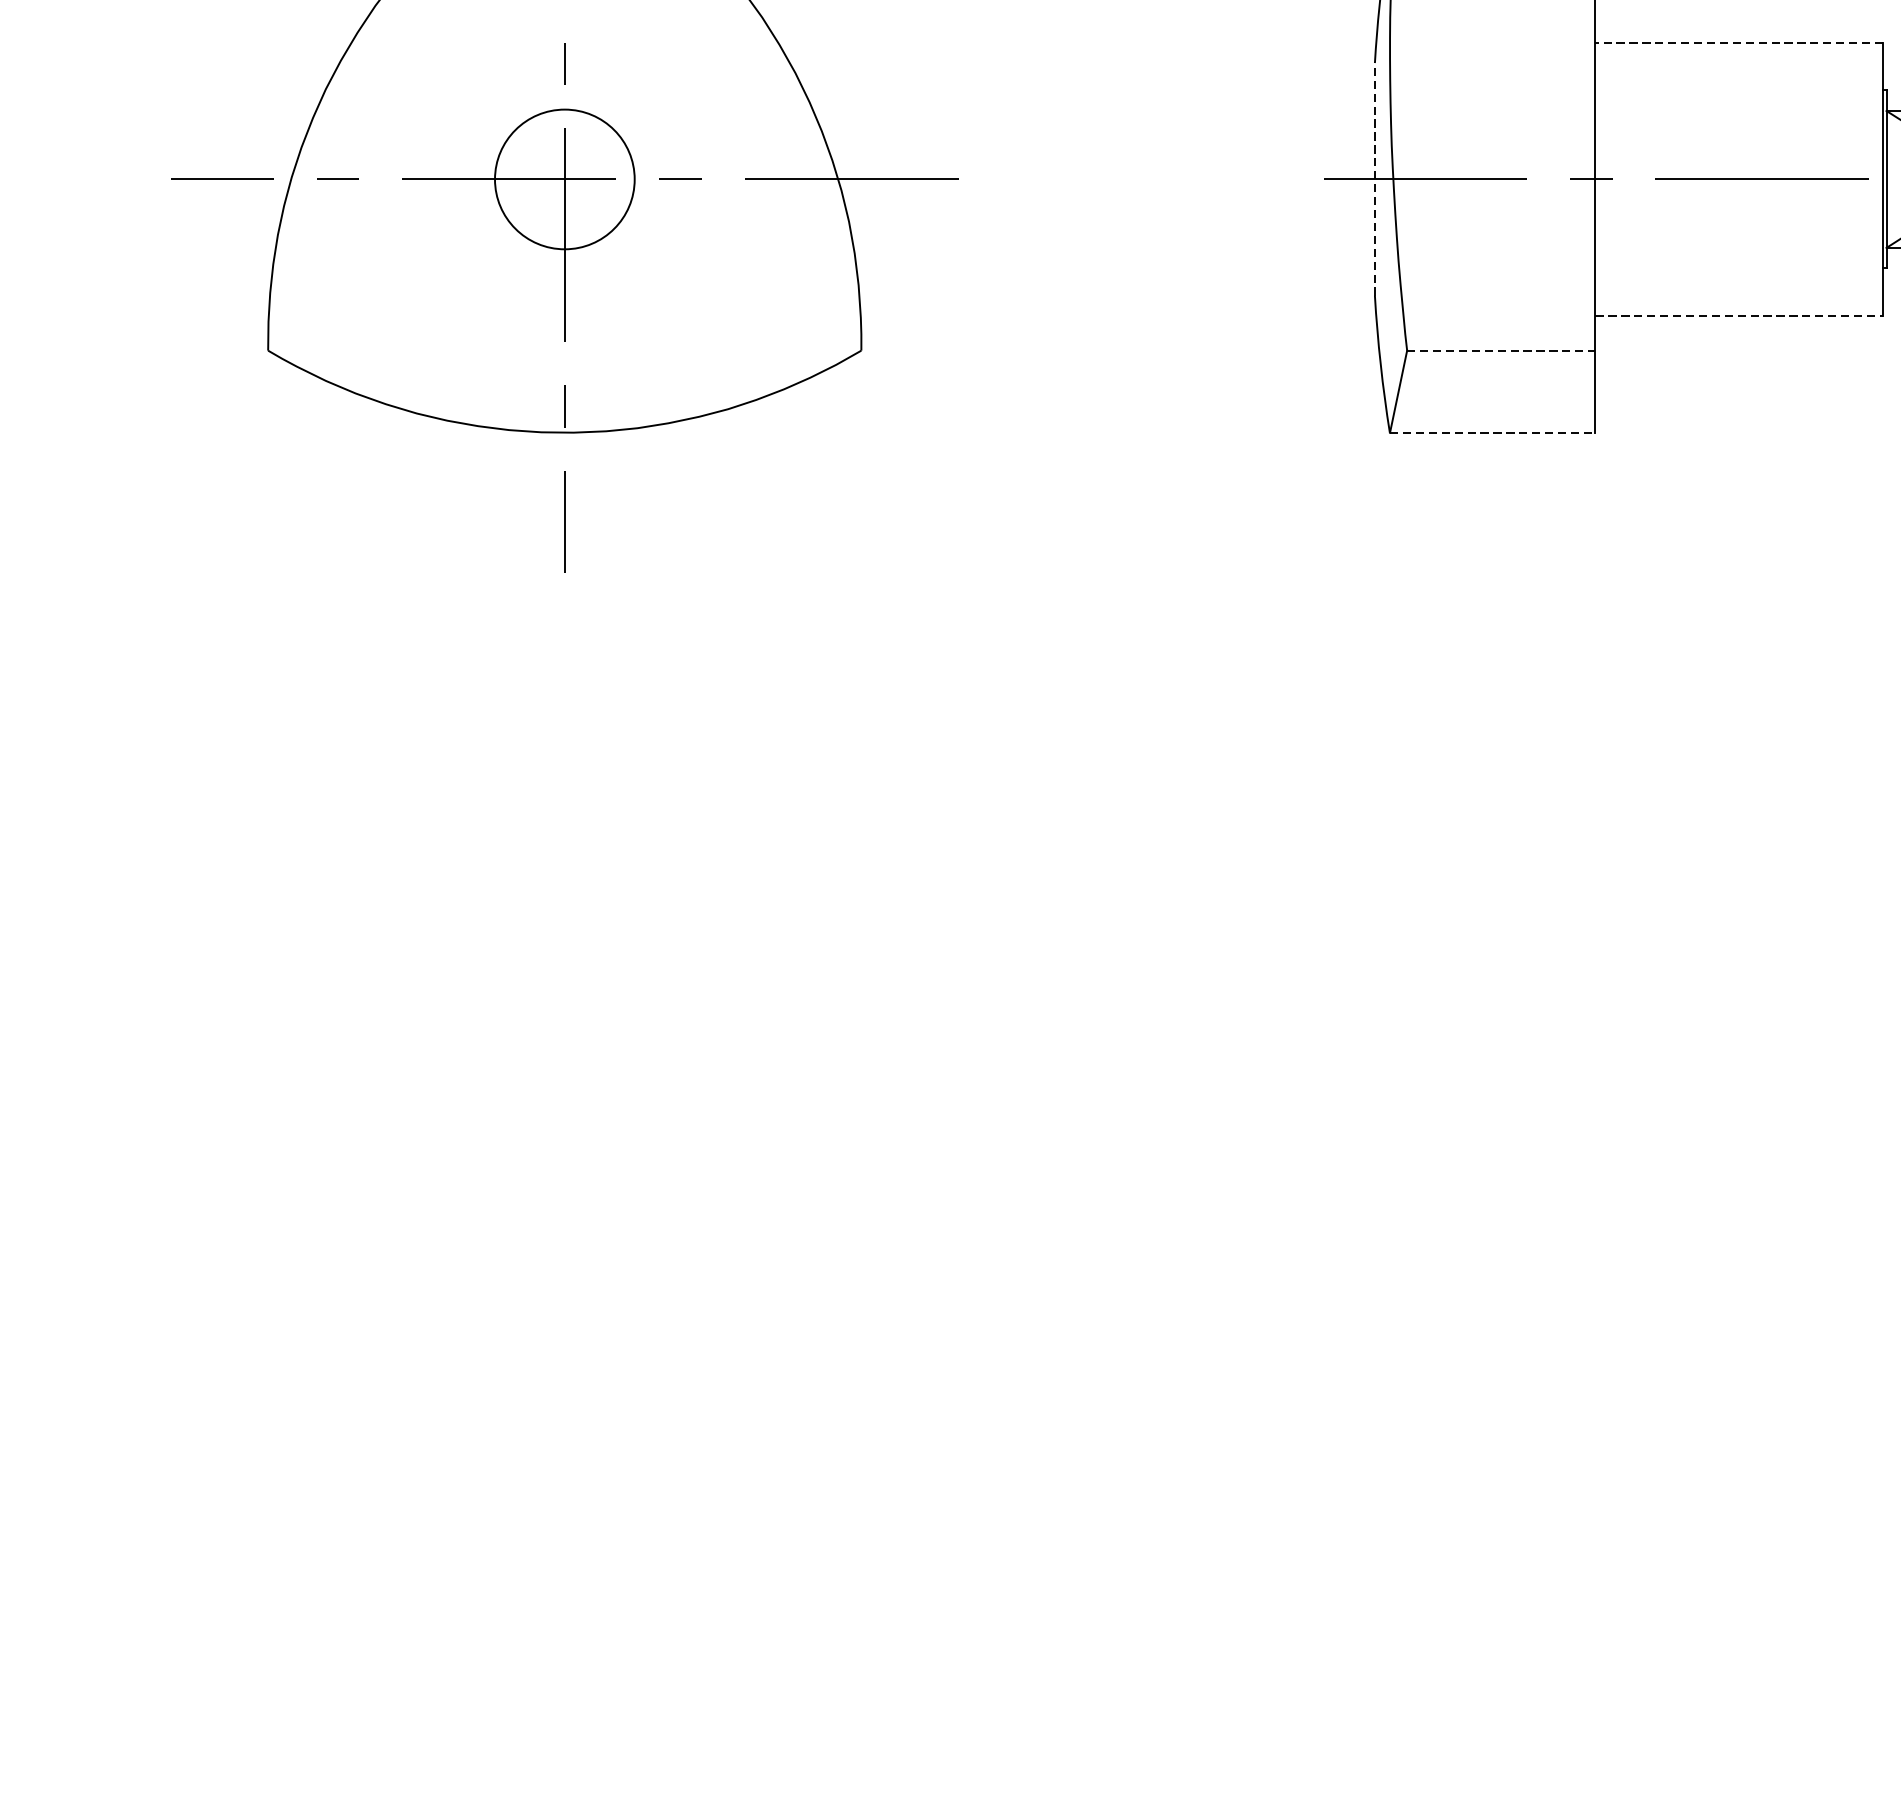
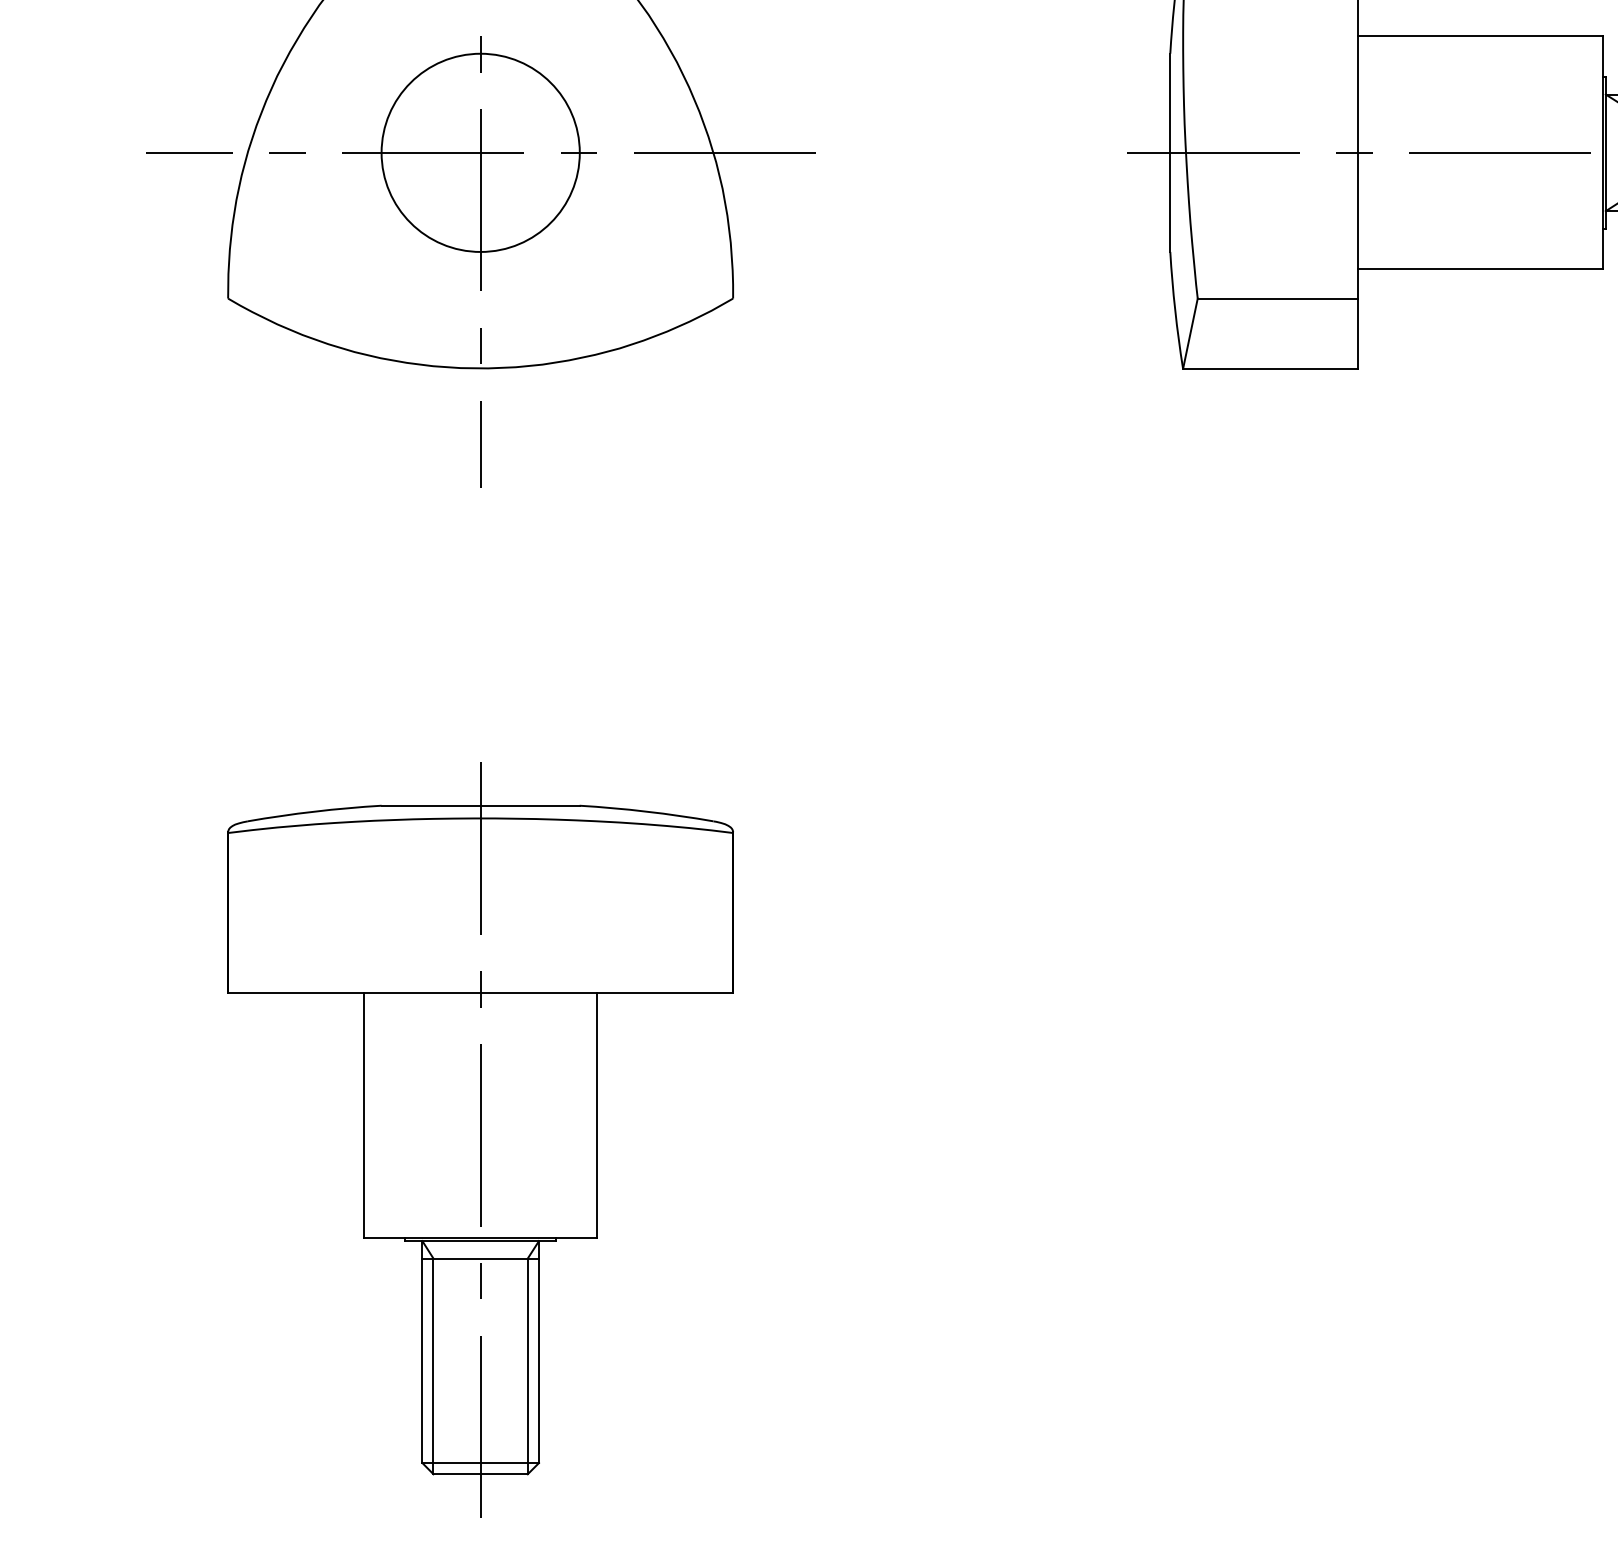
line: (1738, 42) -> (1479, 36), dashed -> solid
circle: (564, 179) -> (480, 152), size x1.67
line: (1375, 179) -> (1170, 152), dashed -> solid
line: (1739, 316) -> (1480, 269), dashed -> solid
line: (1502, 350) -> (1278, 298), dashed -> solid
line: (1493, 432) -> (1271, 368), dashed -> solid
part: (564, 1338) -> (480, 1139), added

